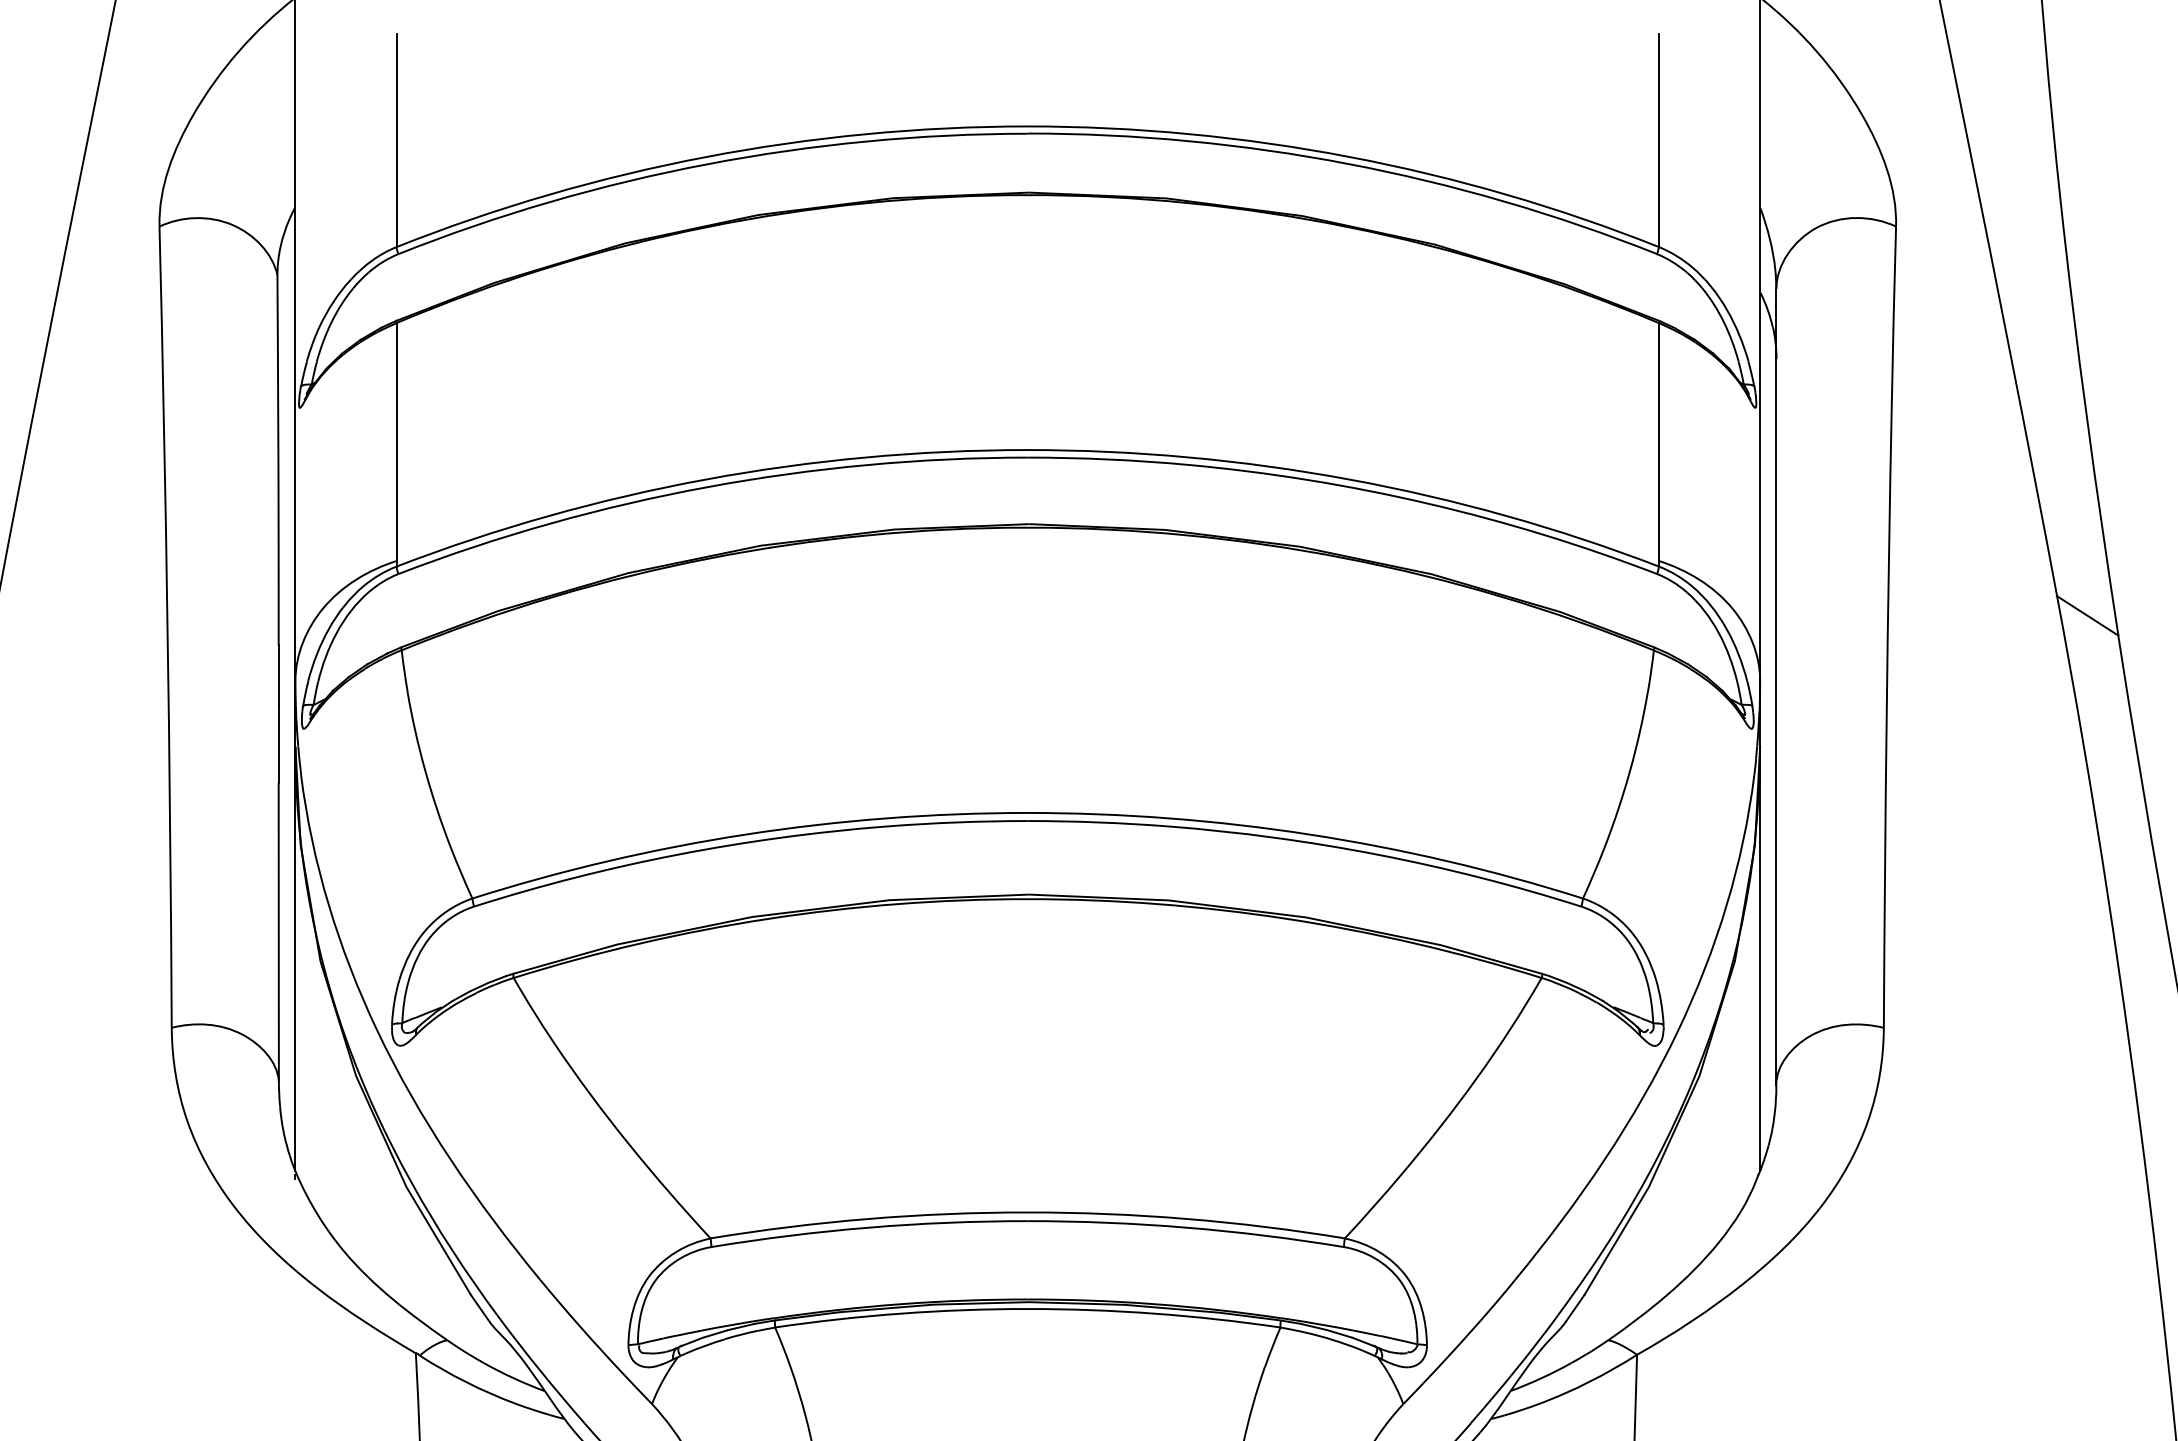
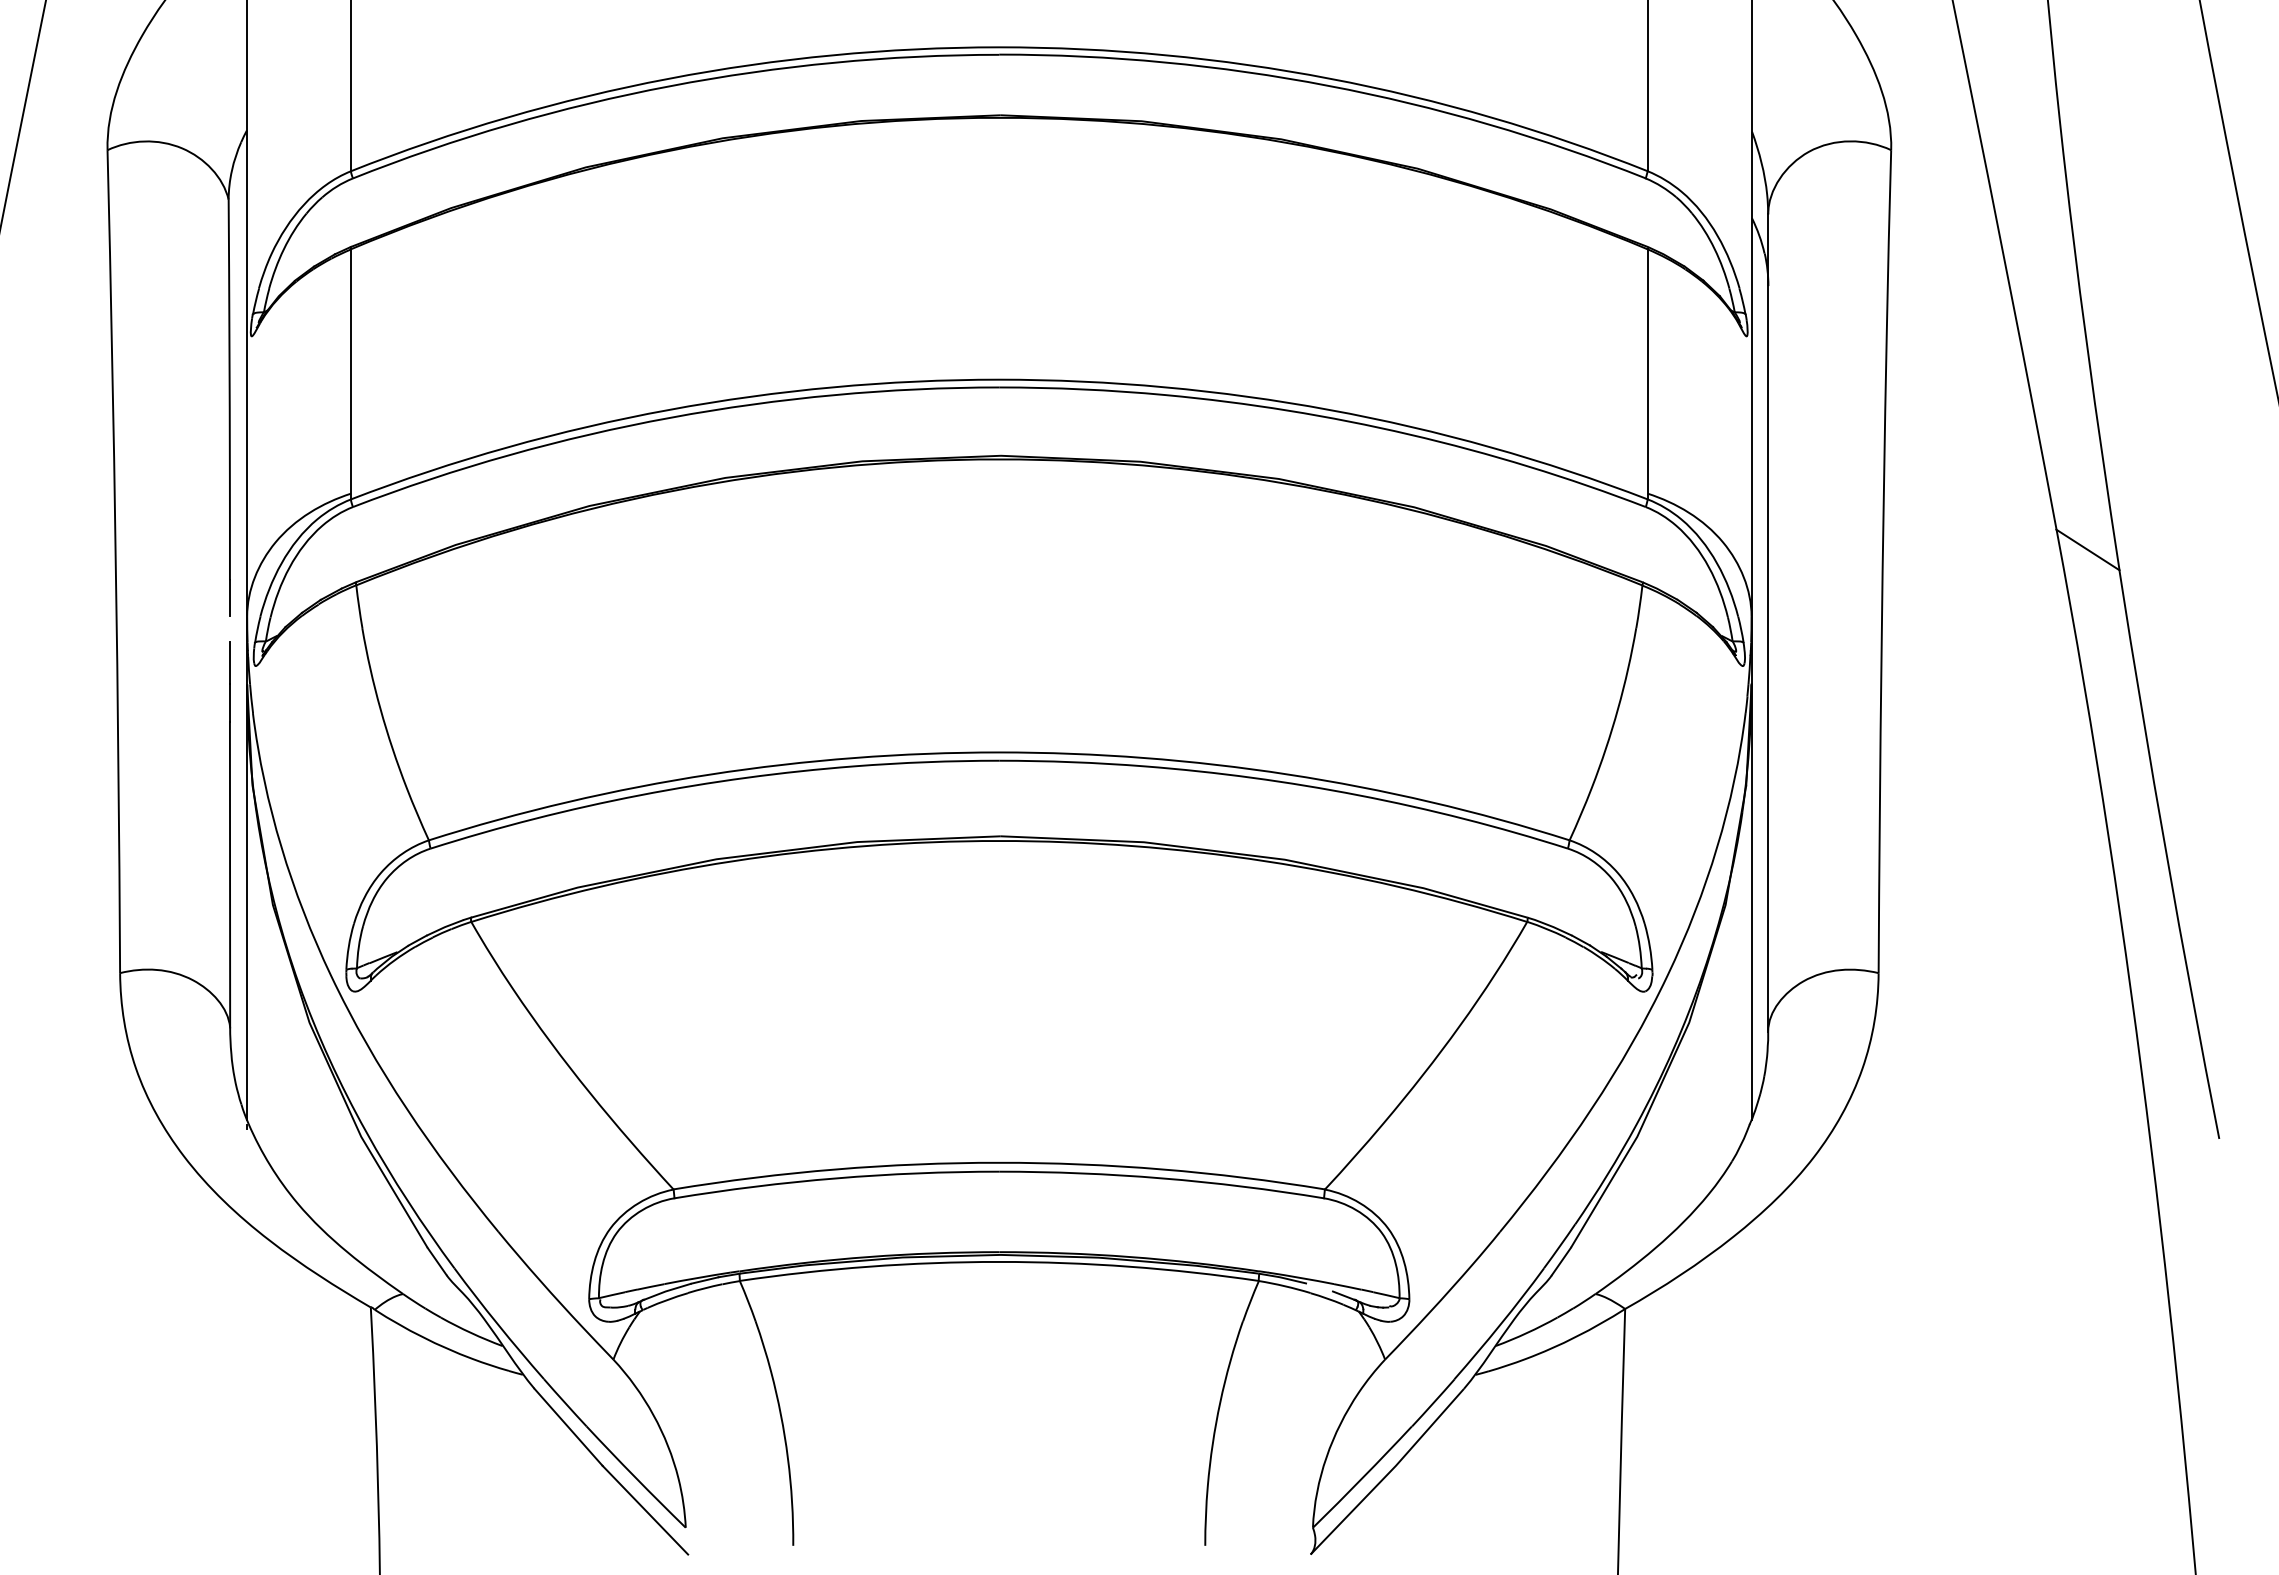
line: (278, 692) -> (229, 628), removed
line: (1339, 1333) -> (1319, 1287), removed

